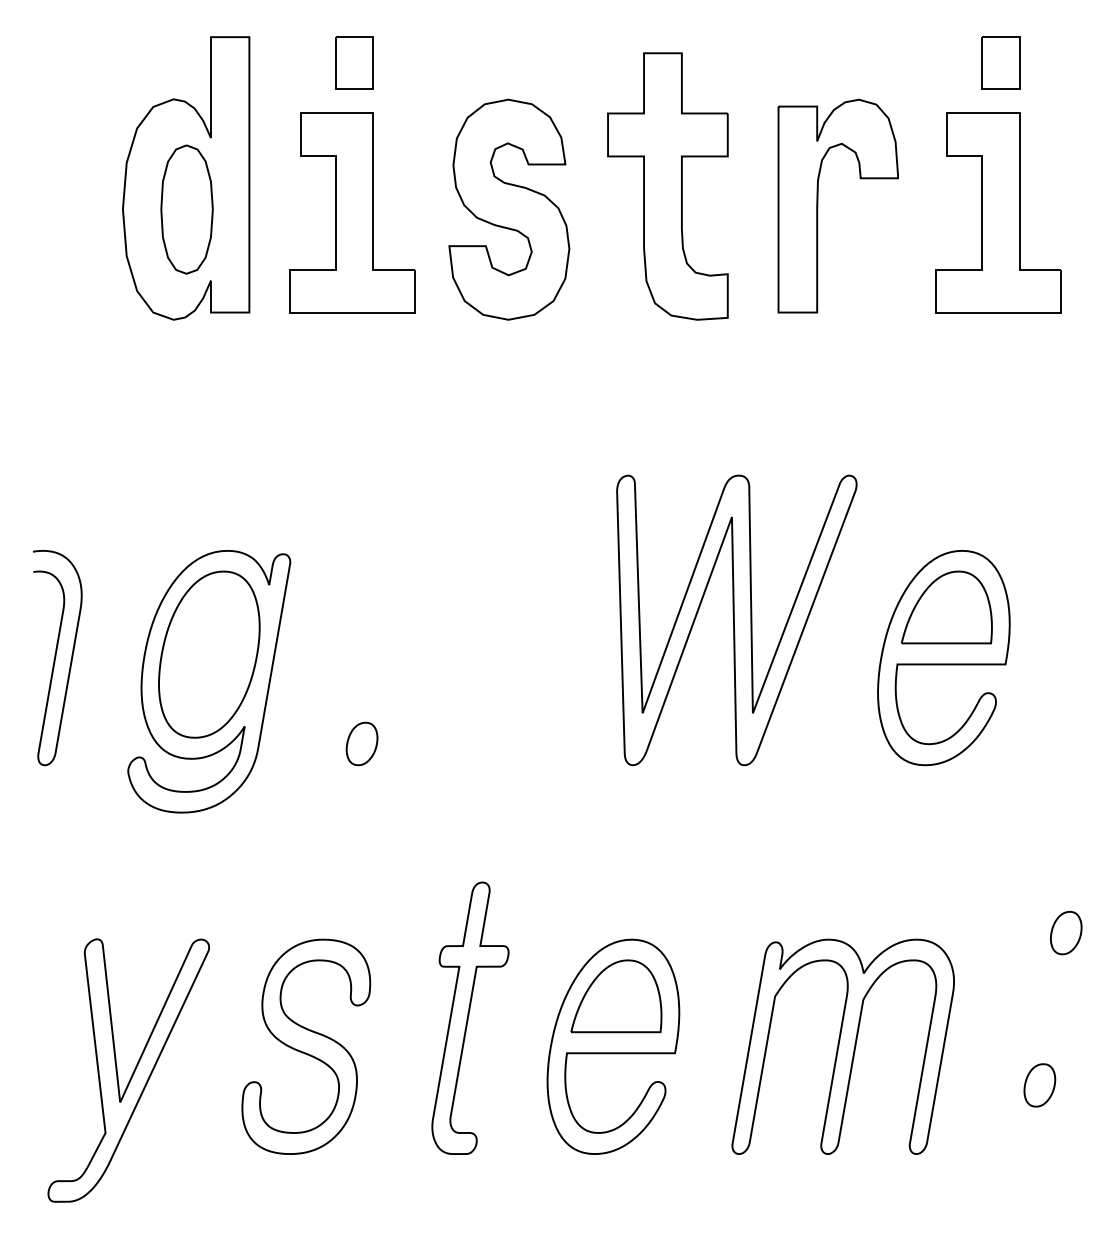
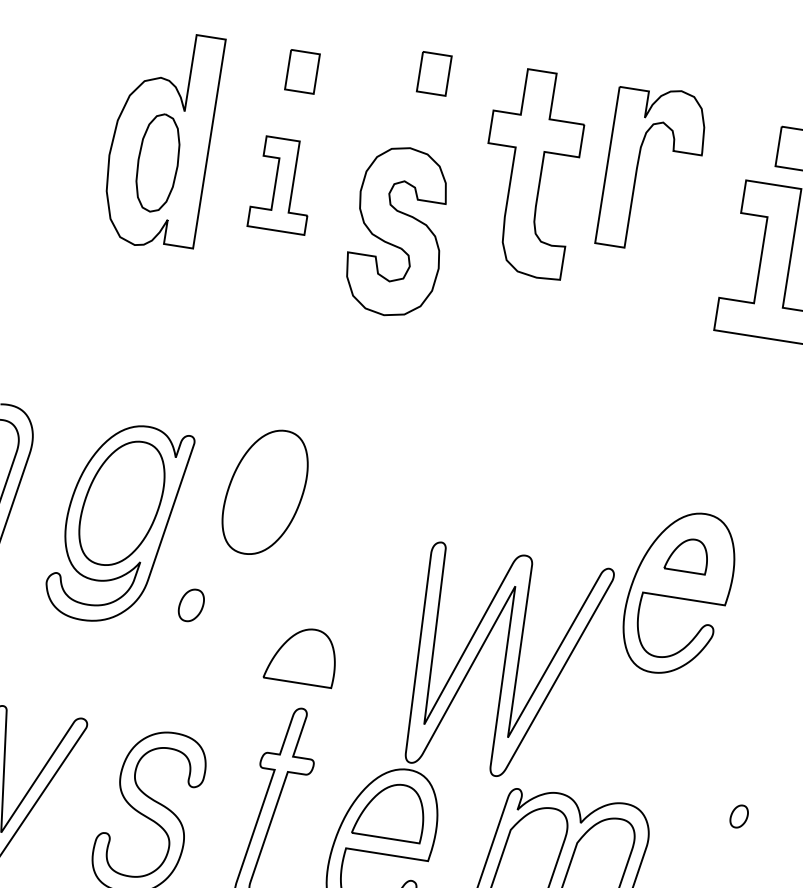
part: (524, 38) -> (434, 73), added
part: (667, 186) -> (529, 173), moved
part: (818, 205) -> (638, 166), moved
part: (509, 209) -> (397, 231), moved
part: (352, 212) -> (283, 184), size x0.6
part: (946, 607) -> (687, 555), size x0.6
part: (391, 611) -> (265, 492), added
part: (736, 620) -> (506, 665), moved
part: (361, 743) -> (191, 604), moved
part: (471, 814) -> (302, 655), added
part: (1066, 933) -> (739, 816), size x0.7

